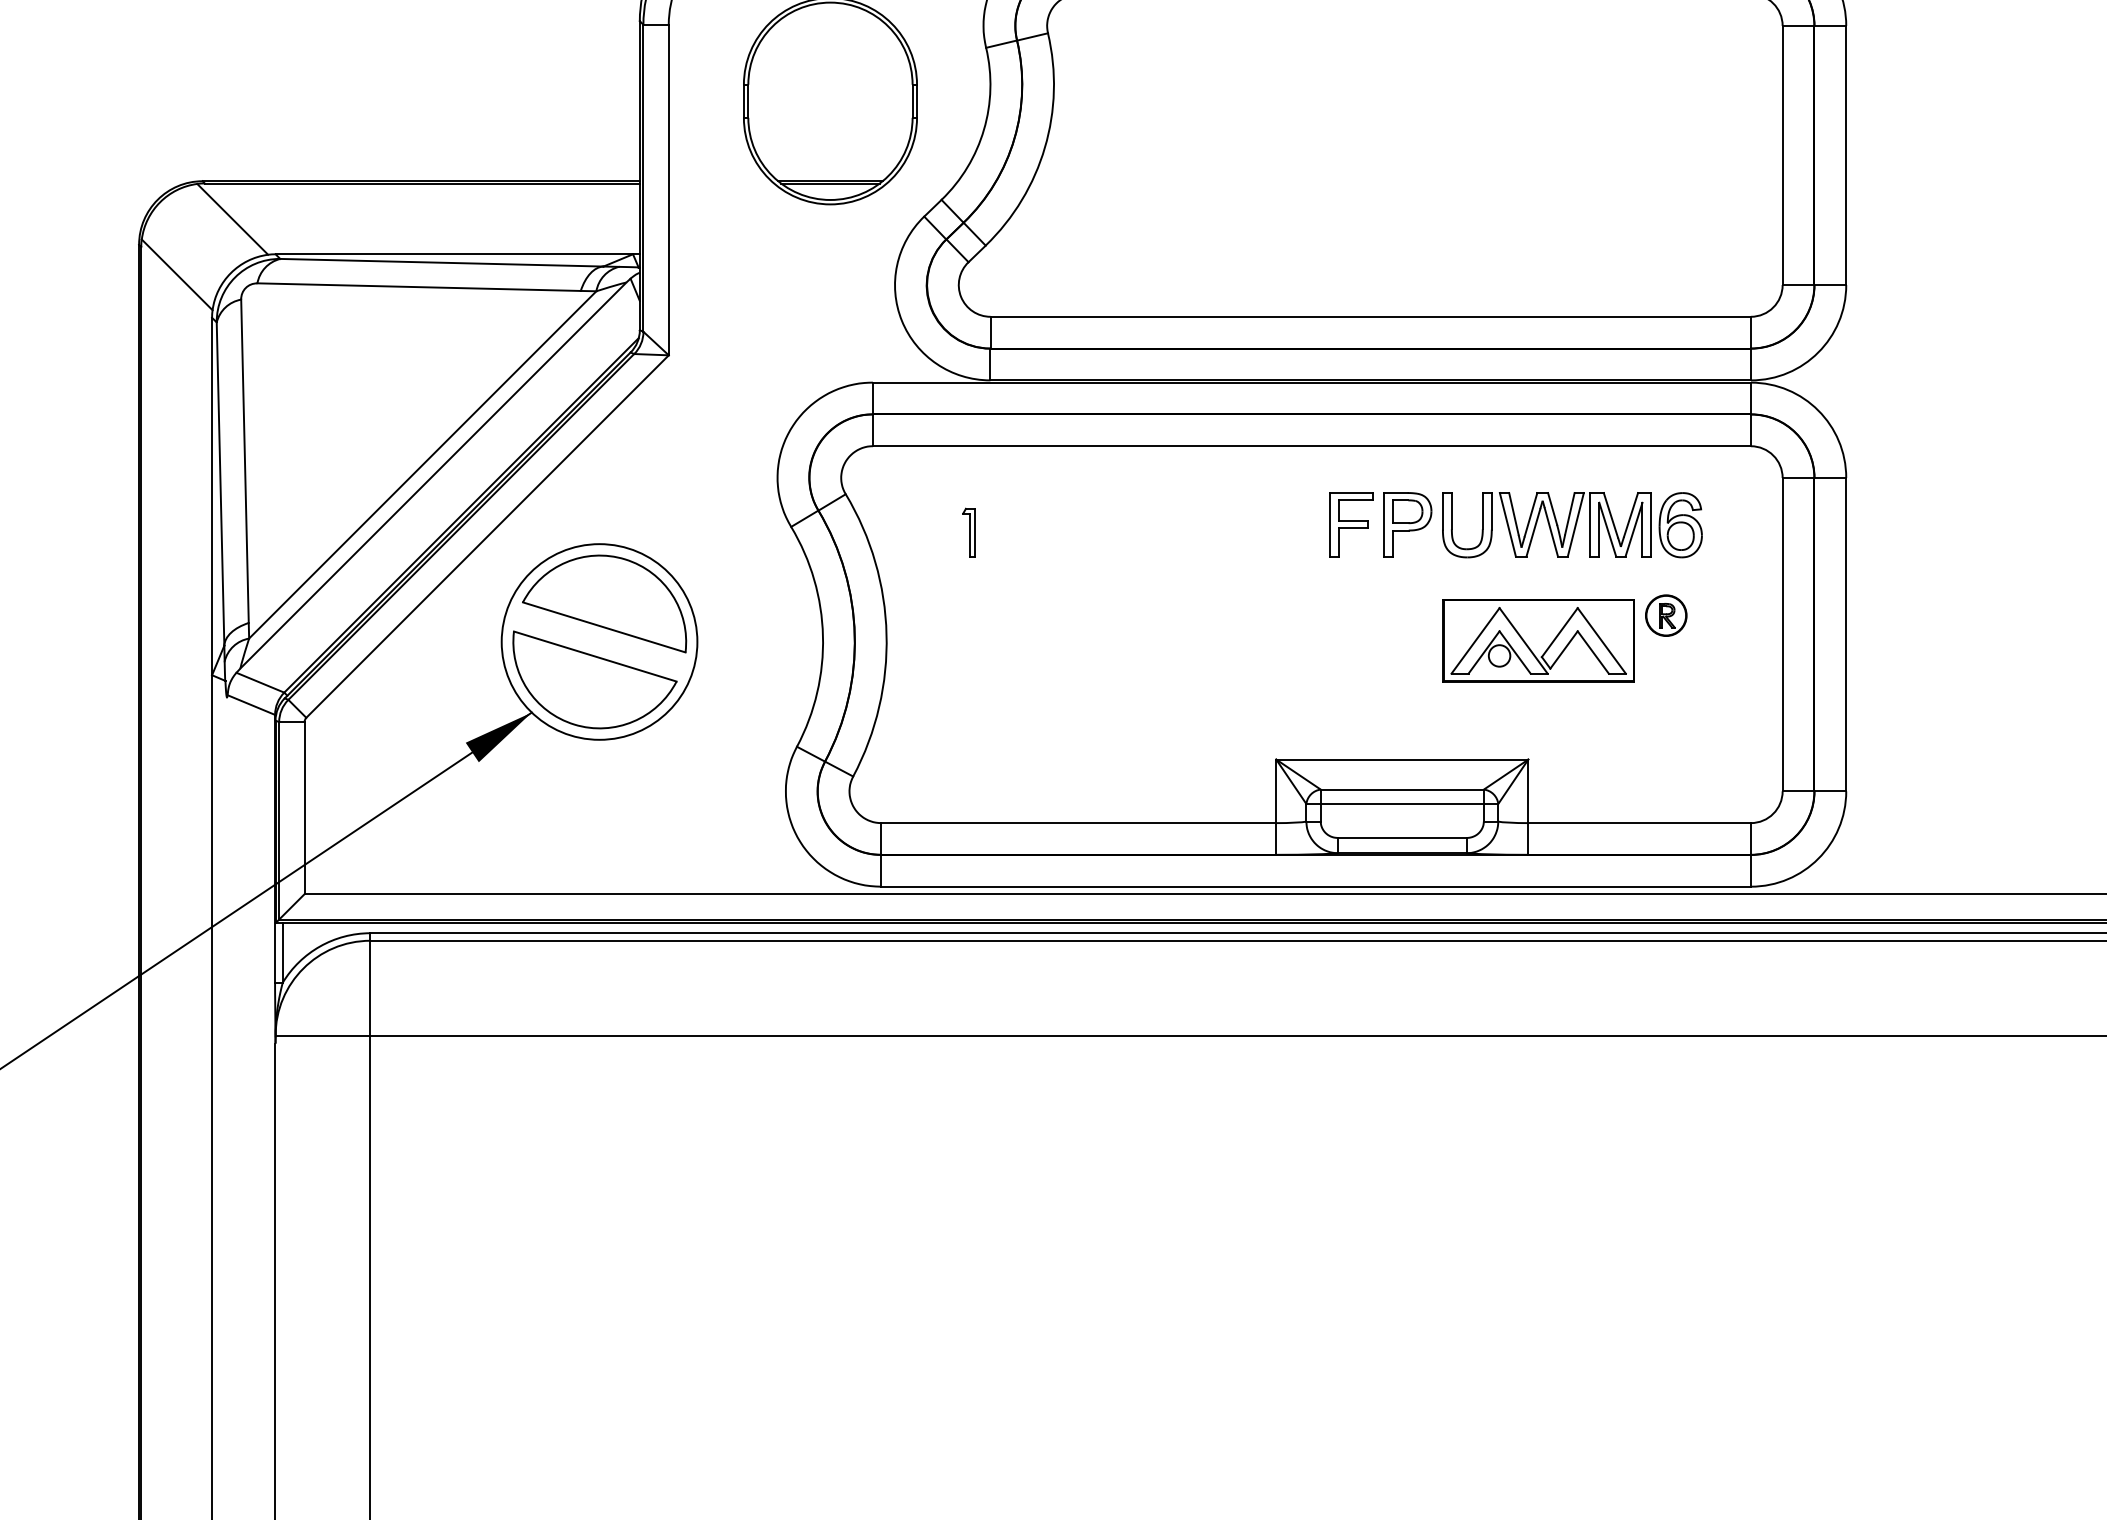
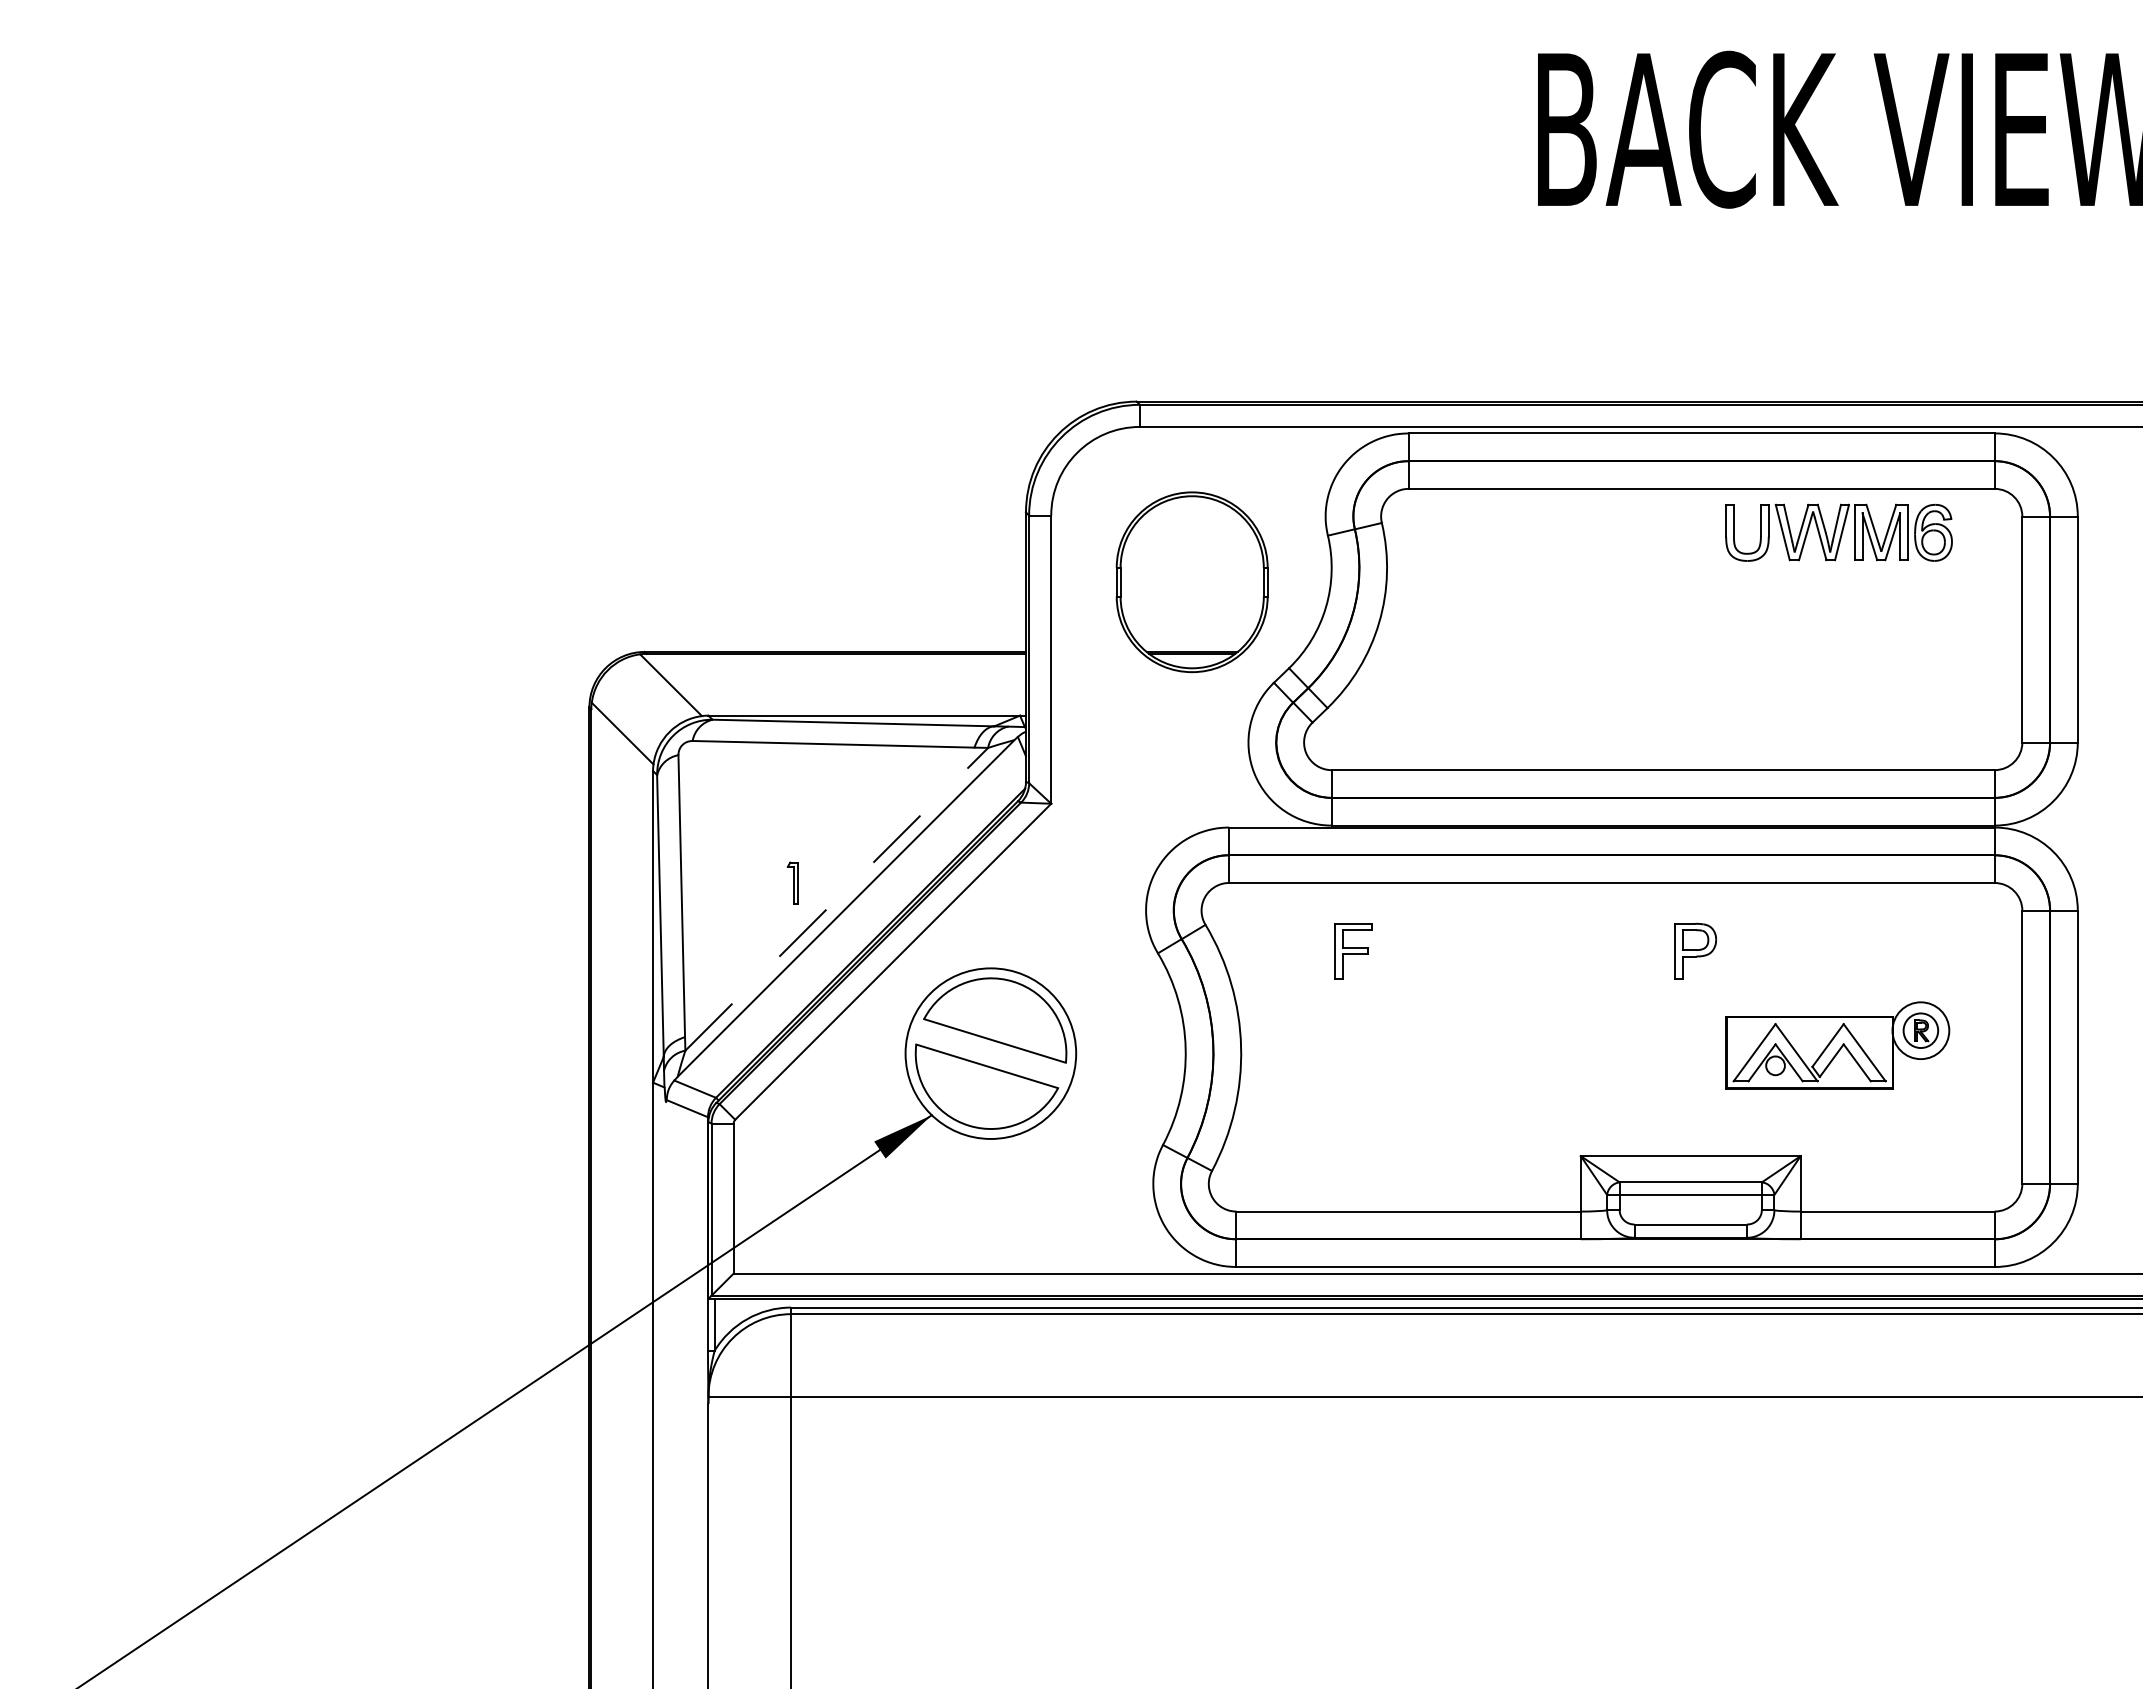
line: (423, 464) -> (837, 898), solid -> dashed
part: (1351, 524) -> (1353, 951), moved
part: (1571, 524) -> (1838, 532), moved
part: (968, 531) -> (792, 882), moved
circle: (1665, 615) -> (1920, 1030), size x1.6

